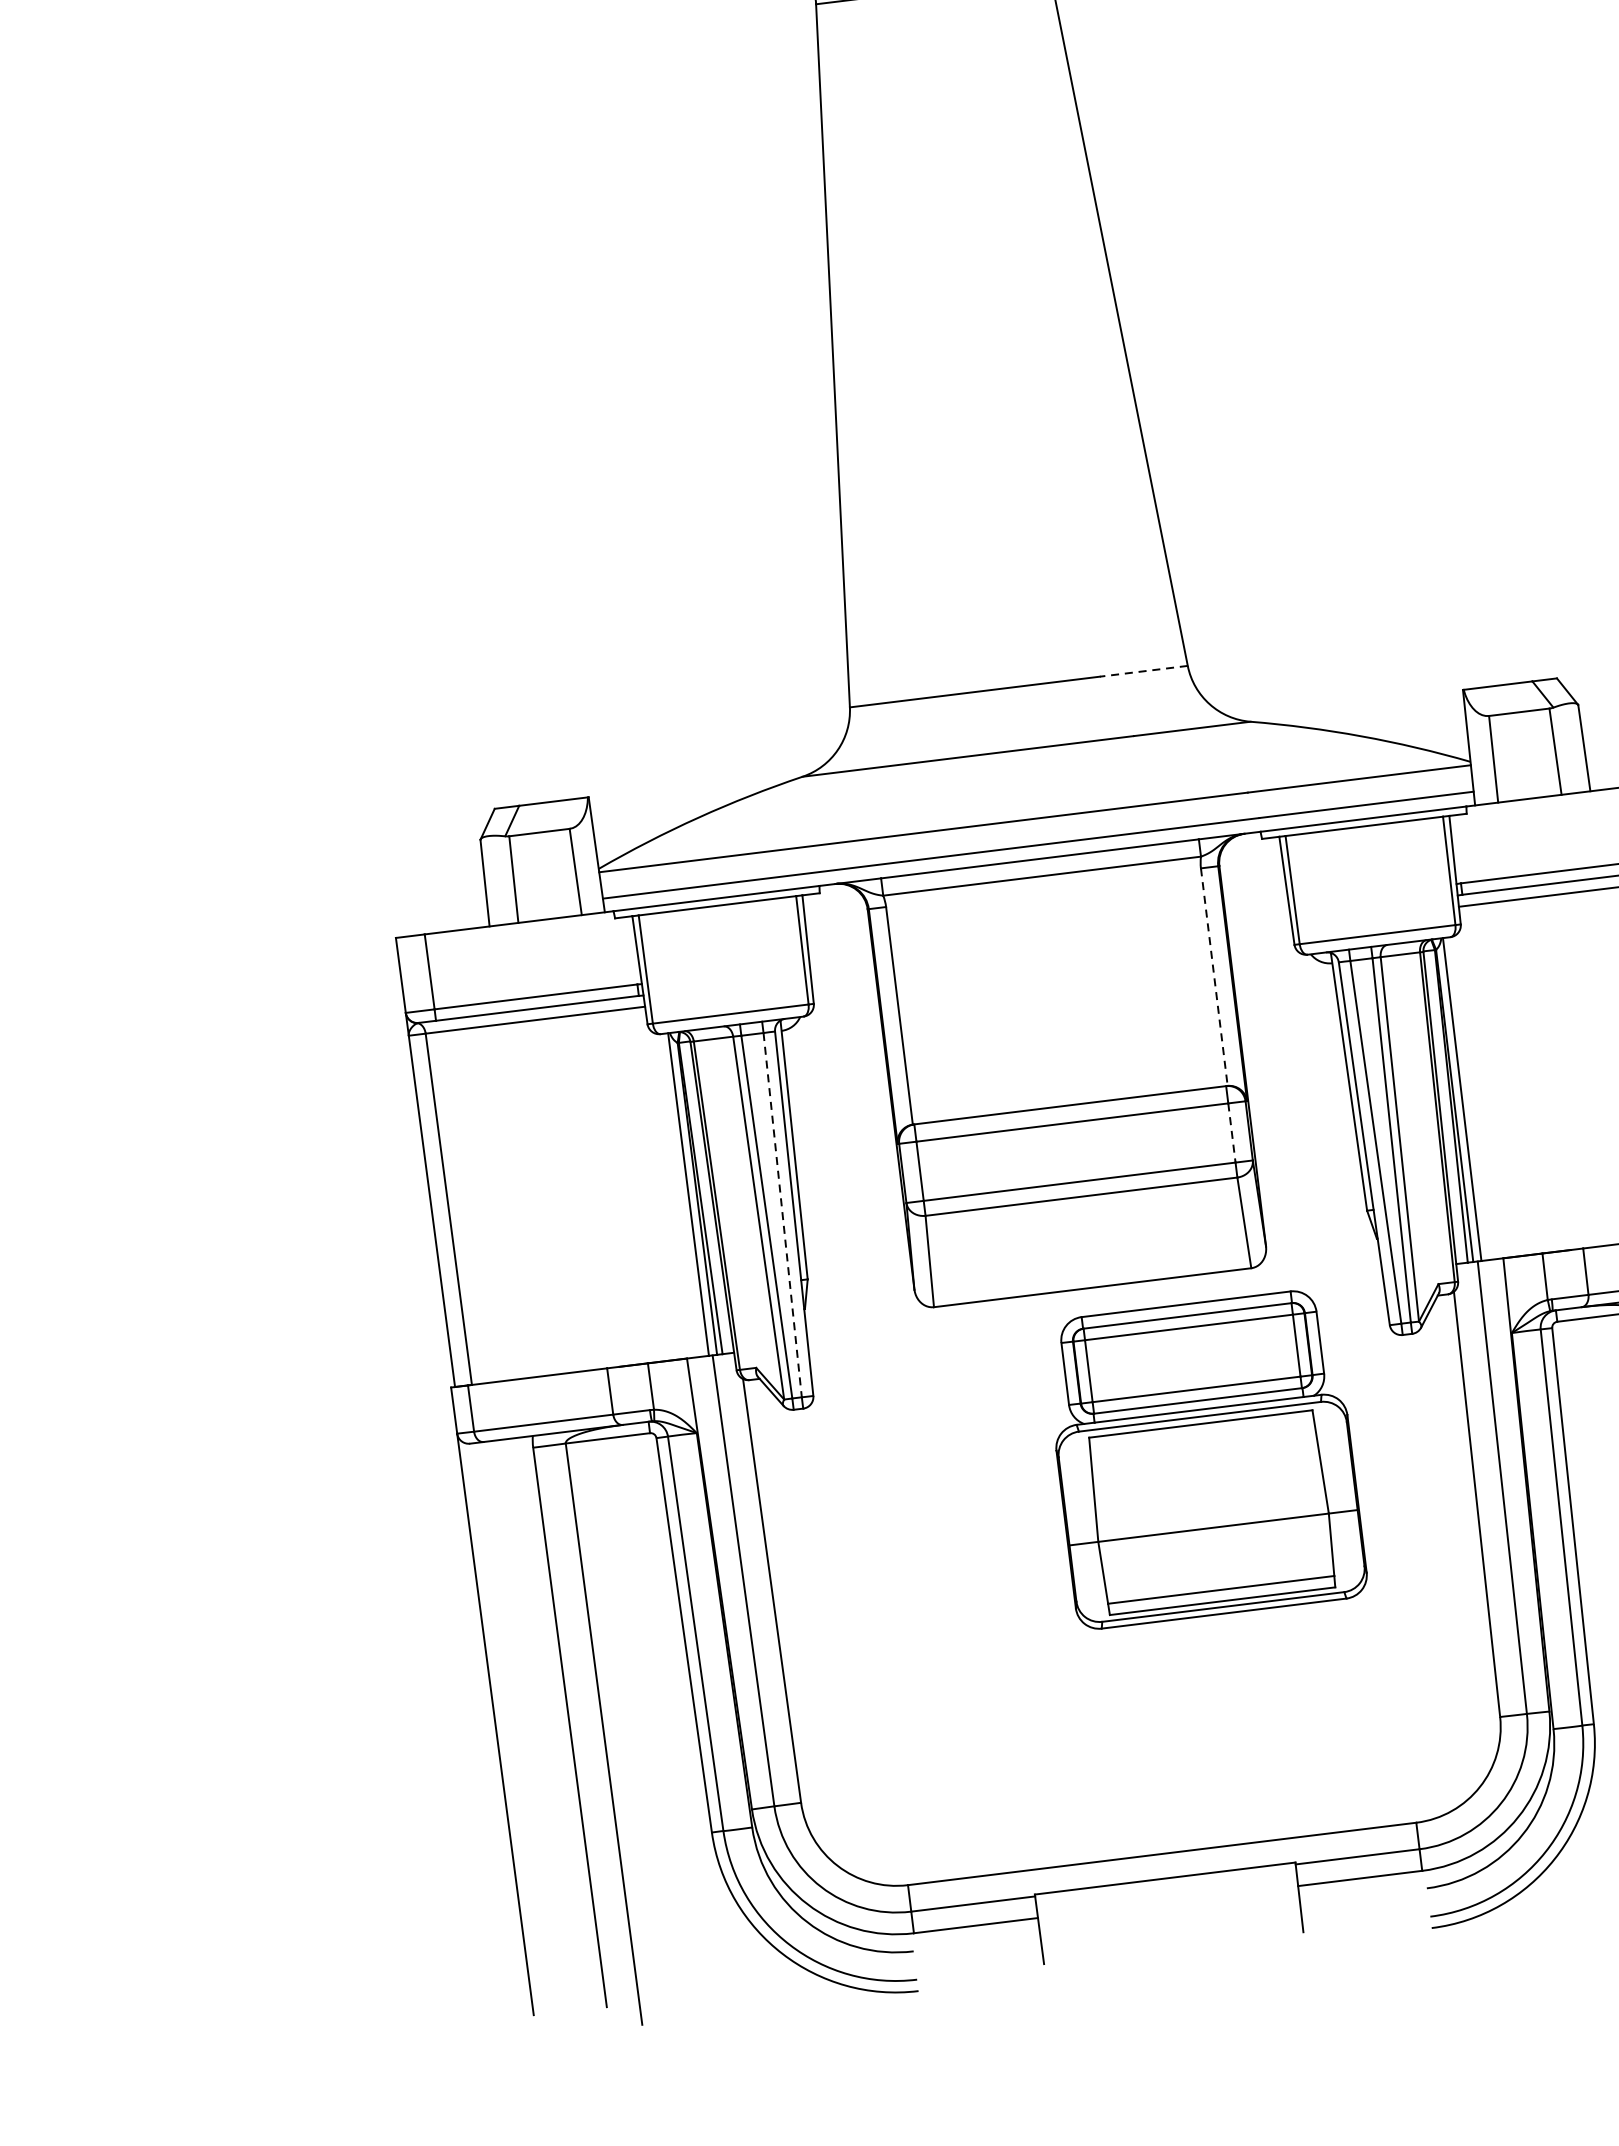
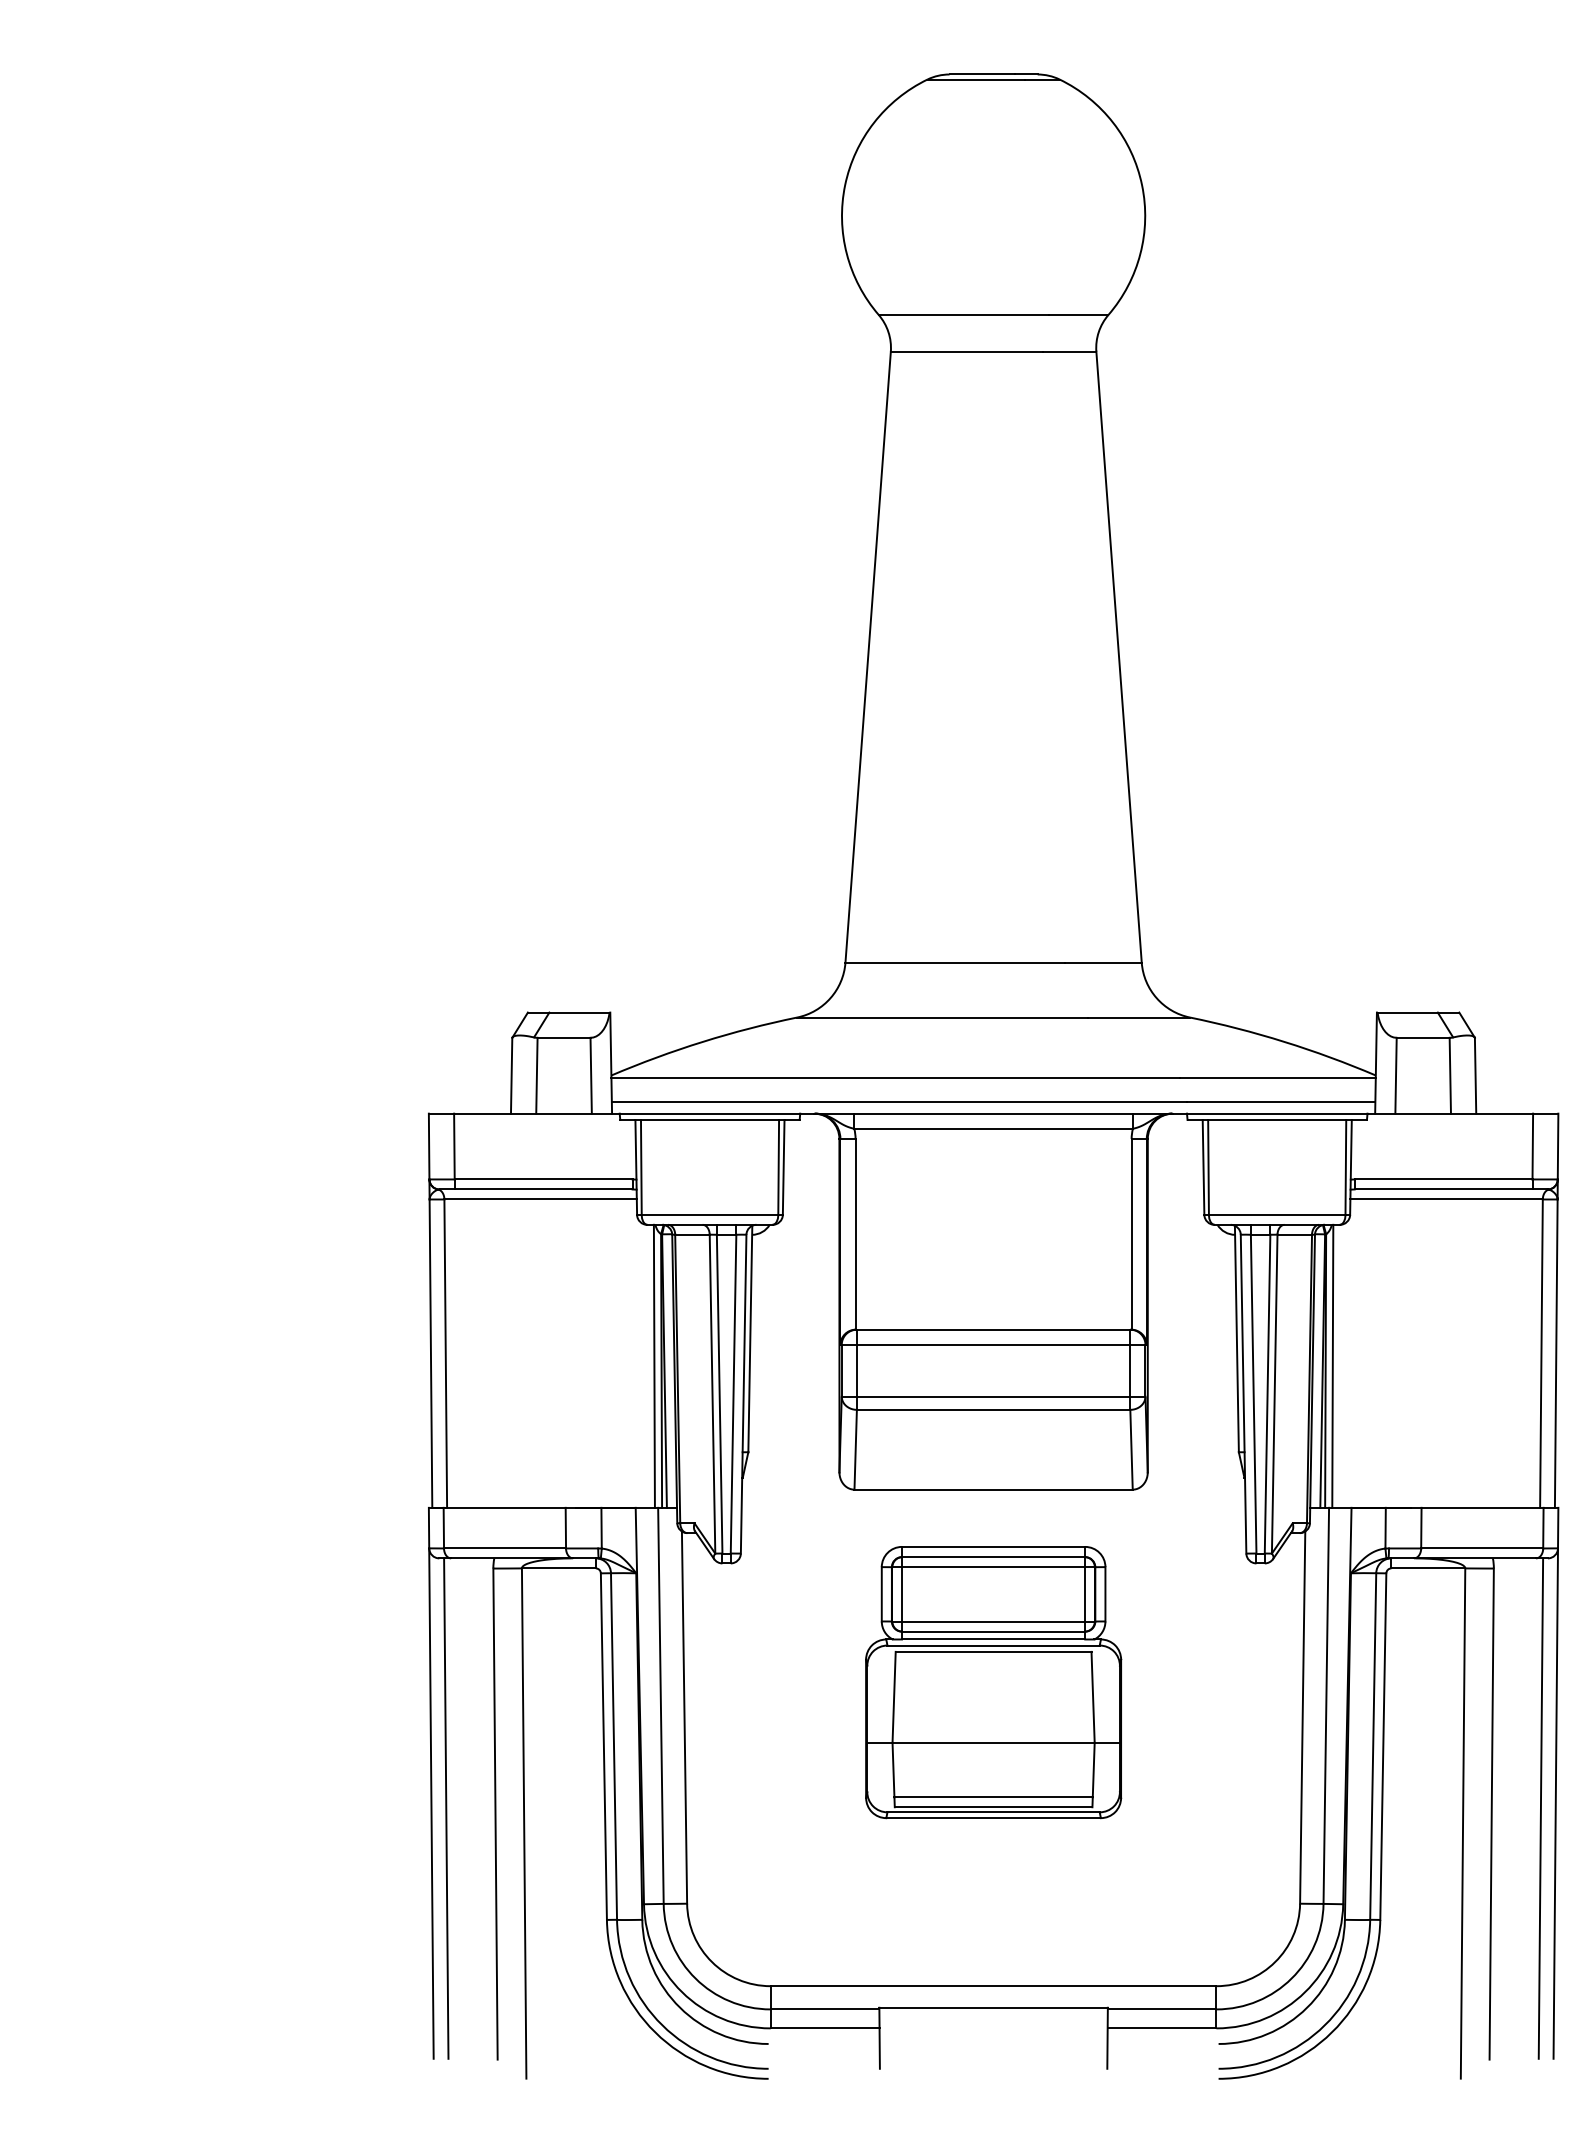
line: (1144, 671) -> (1103, 962), dashed -> solid
line: (1214, 977) -> (1131, 1234), dashed -> solid
line: (1232, 1132) -> (1130, 1370), dashed -> solid
line: (782, 1215) -> (733, 1394), dashed -> solid
part: (1204, 1458) -> (993, 1682), moved
line: (513, 1727) -> (446, 1808), added

